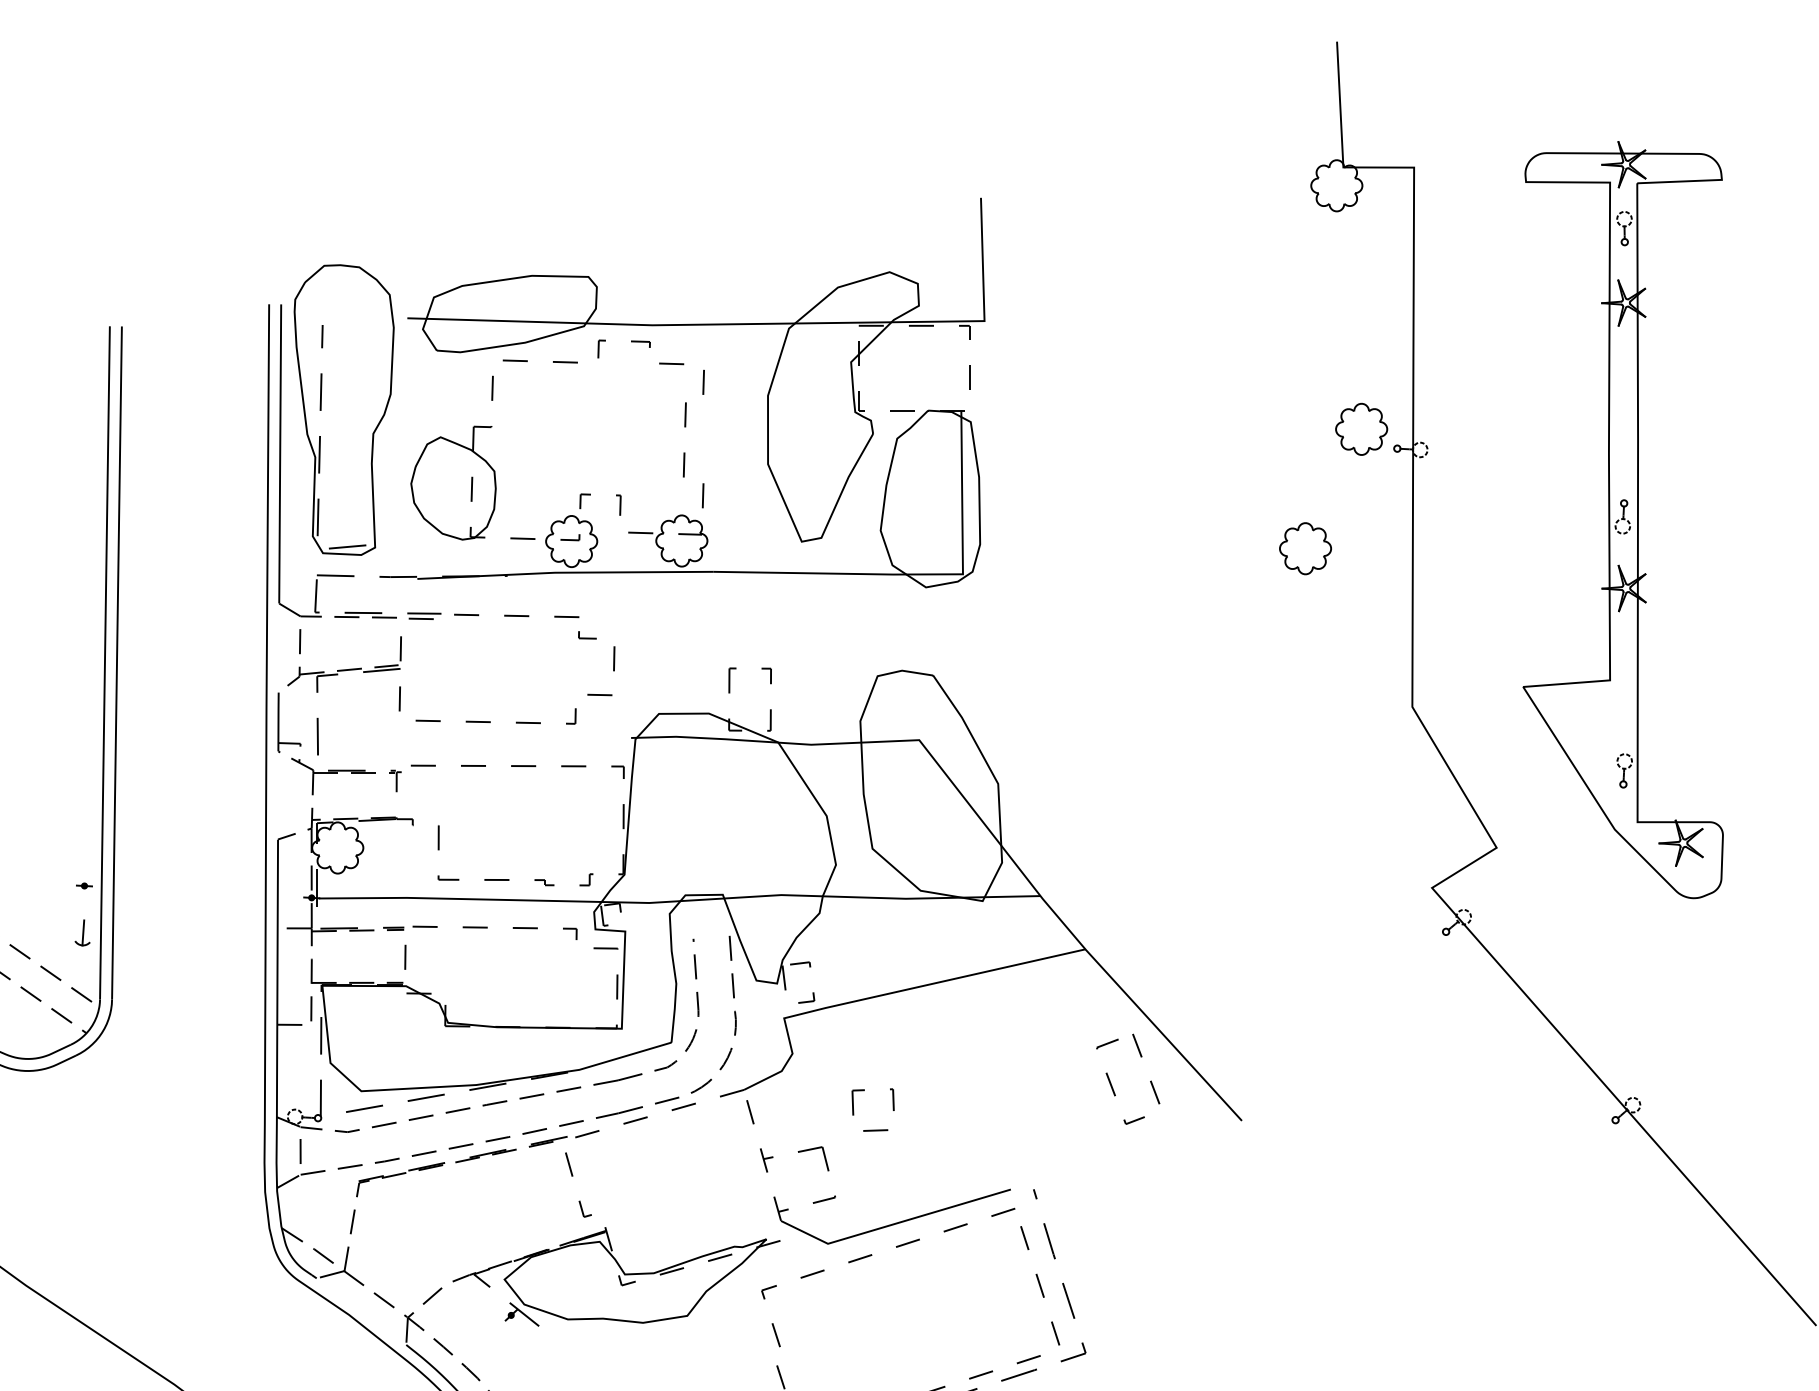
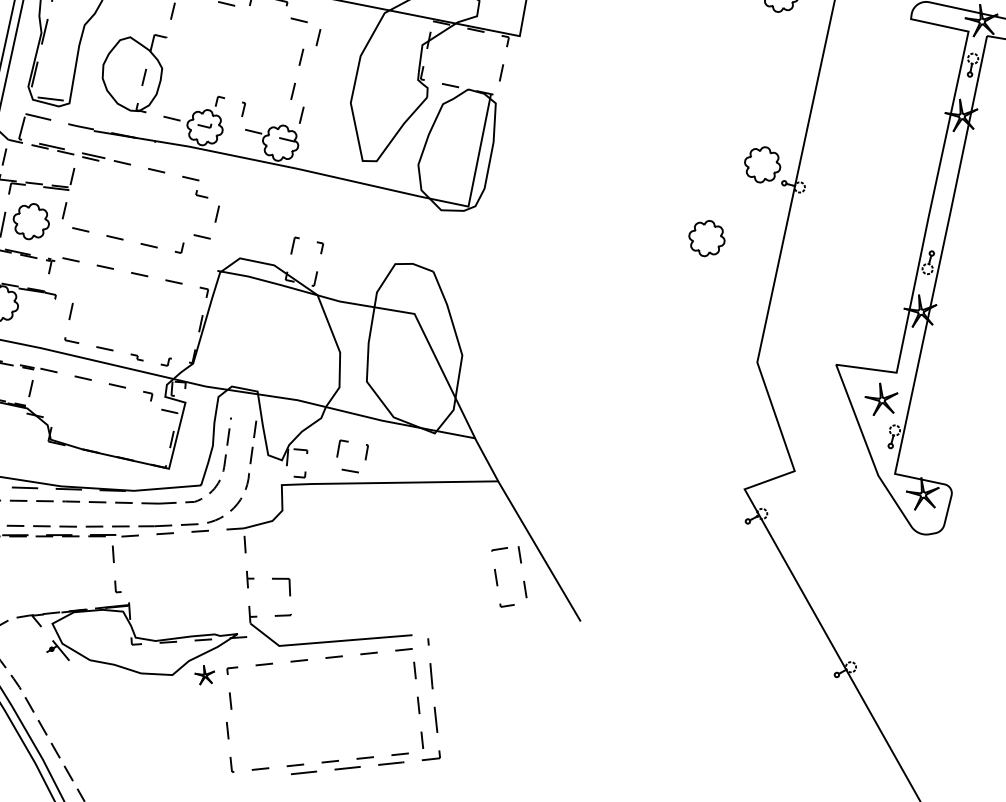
part: (1595, 722) -> (880, 399), added
part: (356, 723) -> (31, 221), added
part: (854, 1111) -> (338, 454), moved
part: (731, 1307) -> (203, 675), added

